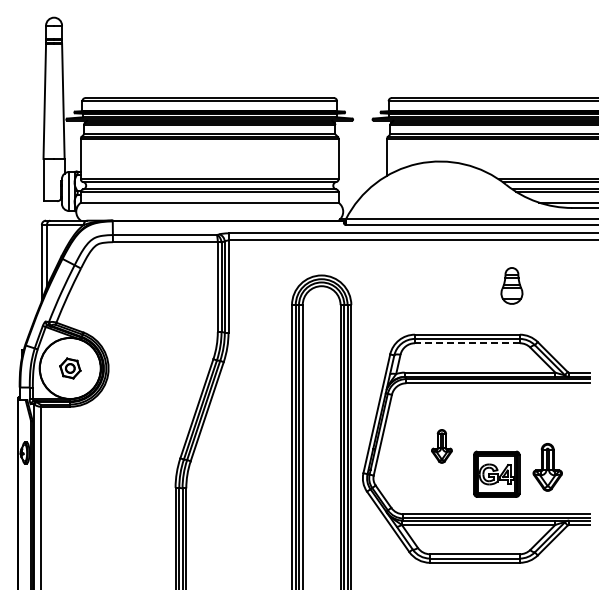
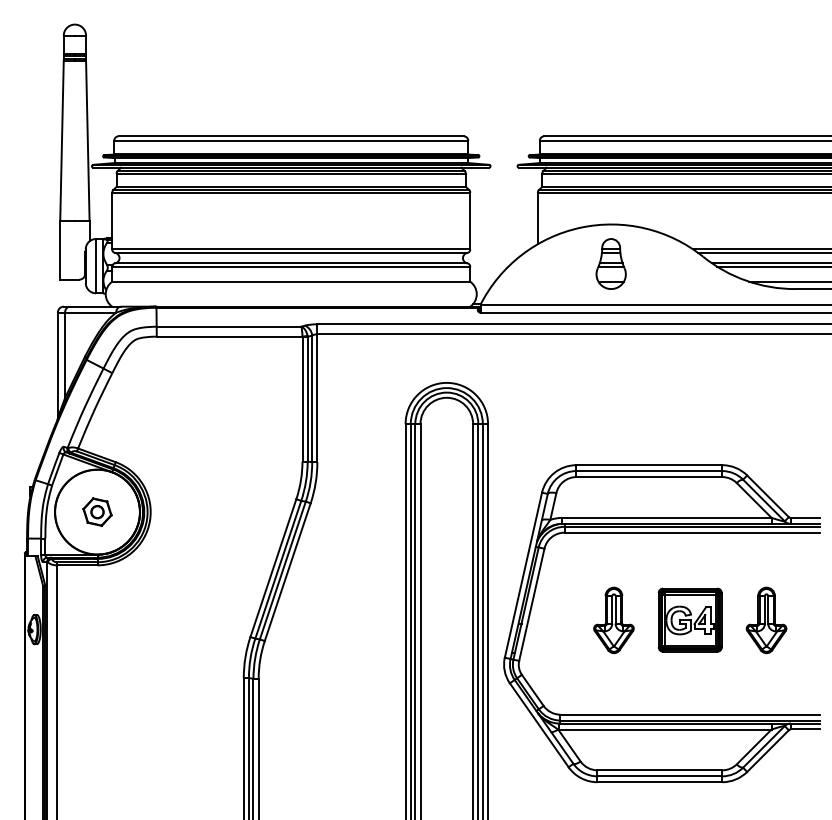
part: (511, 285) -> (610, 263), moved
line: (466, 343) -> (648, 477), dashed -> solid
part: (441, 446) -> (613, 620), size x1.43
part: (547, 467) -> (766, 620), moved
part: (496, 473) -> (689, 619), moved

